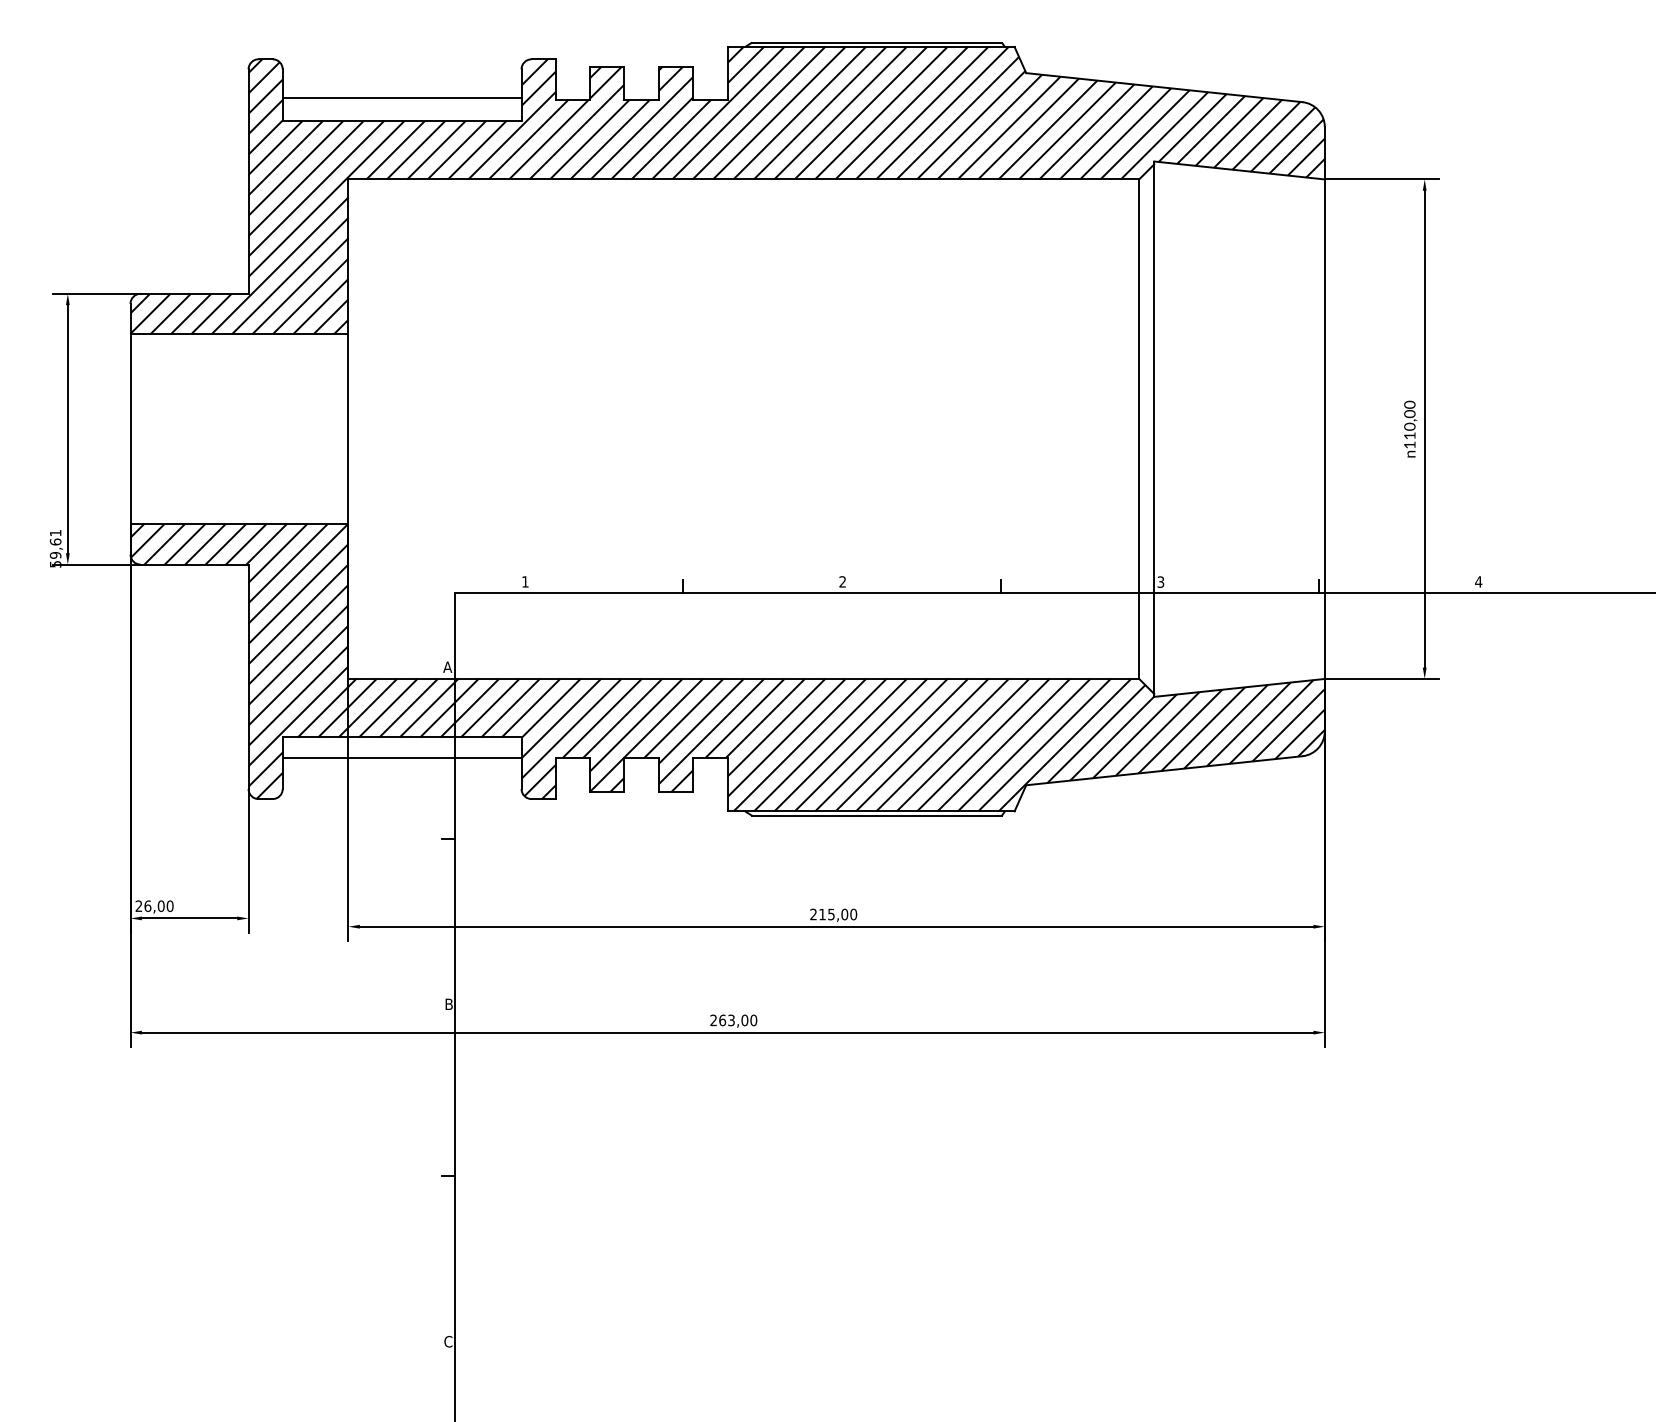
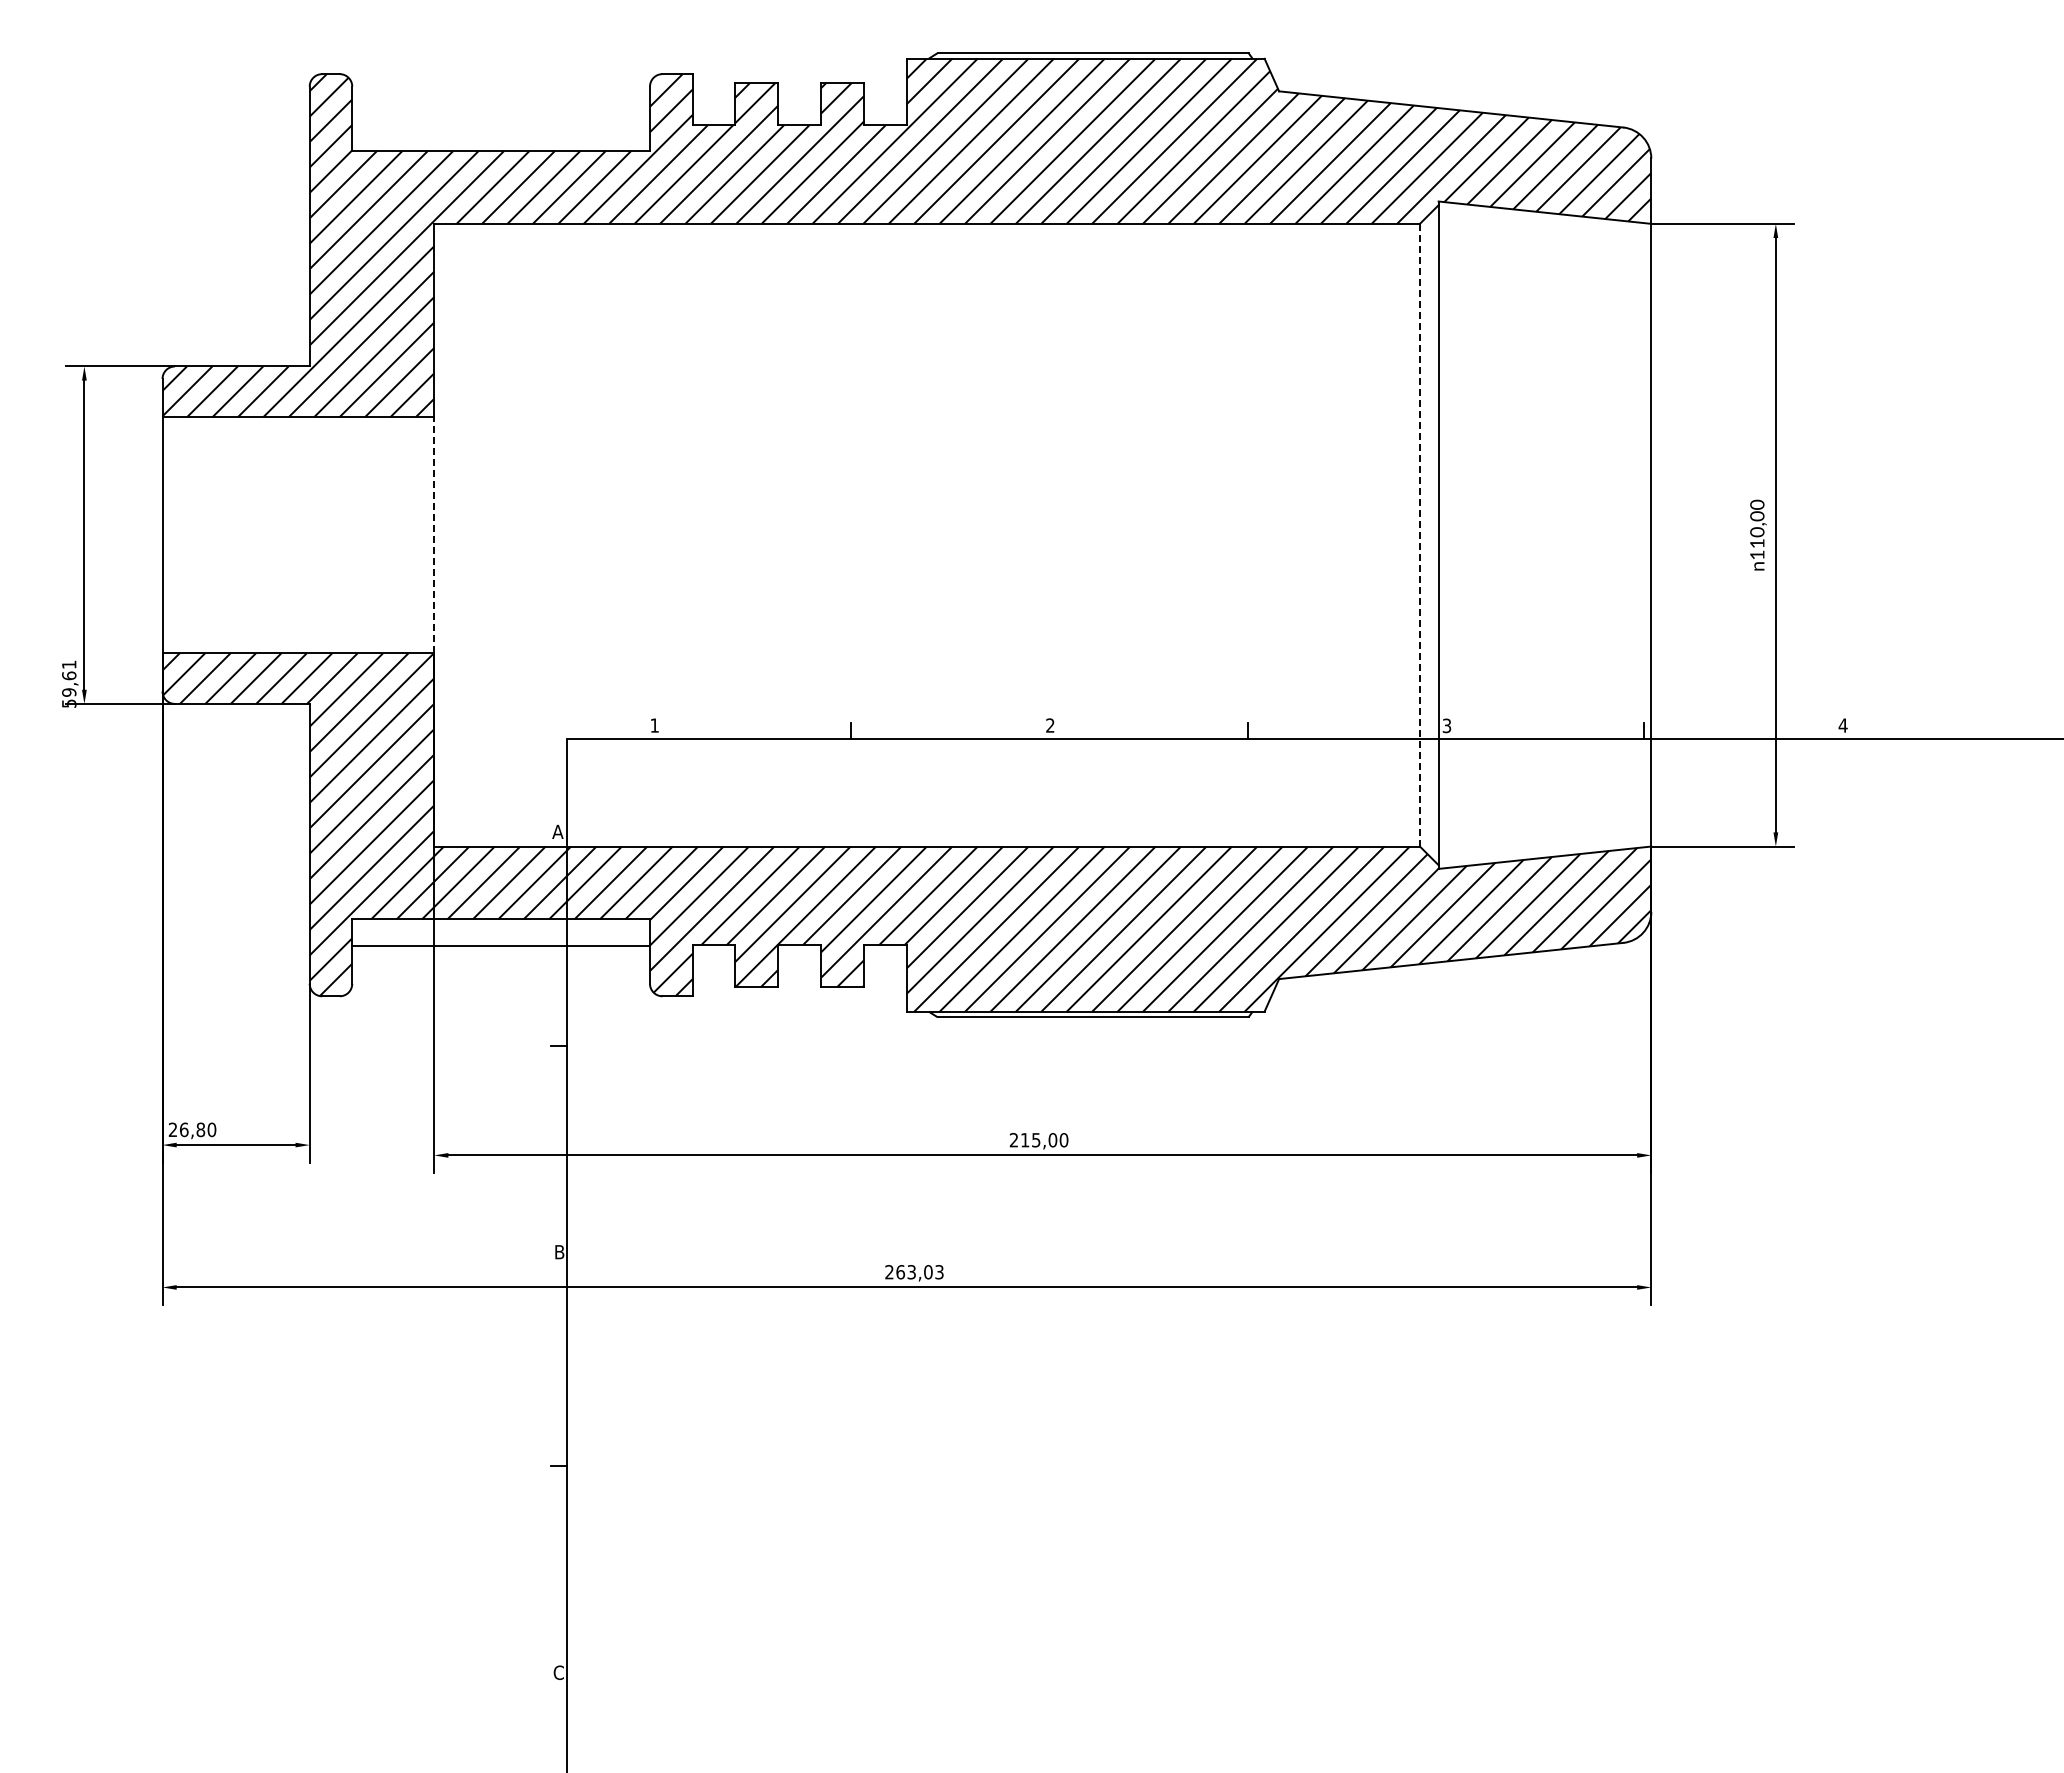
line: (402, 98) -> (501, 122), removed
line: (348, 428) -> (434, 534), solid -> dashed
line: (1138, 429) -> (1419, 535), solid -> dashed
text: (160, 905) -> (200, 1129), 26,00 -> 26,80
text: (753, 1020) -> (939, 1272), 263,00 -> 263,03

